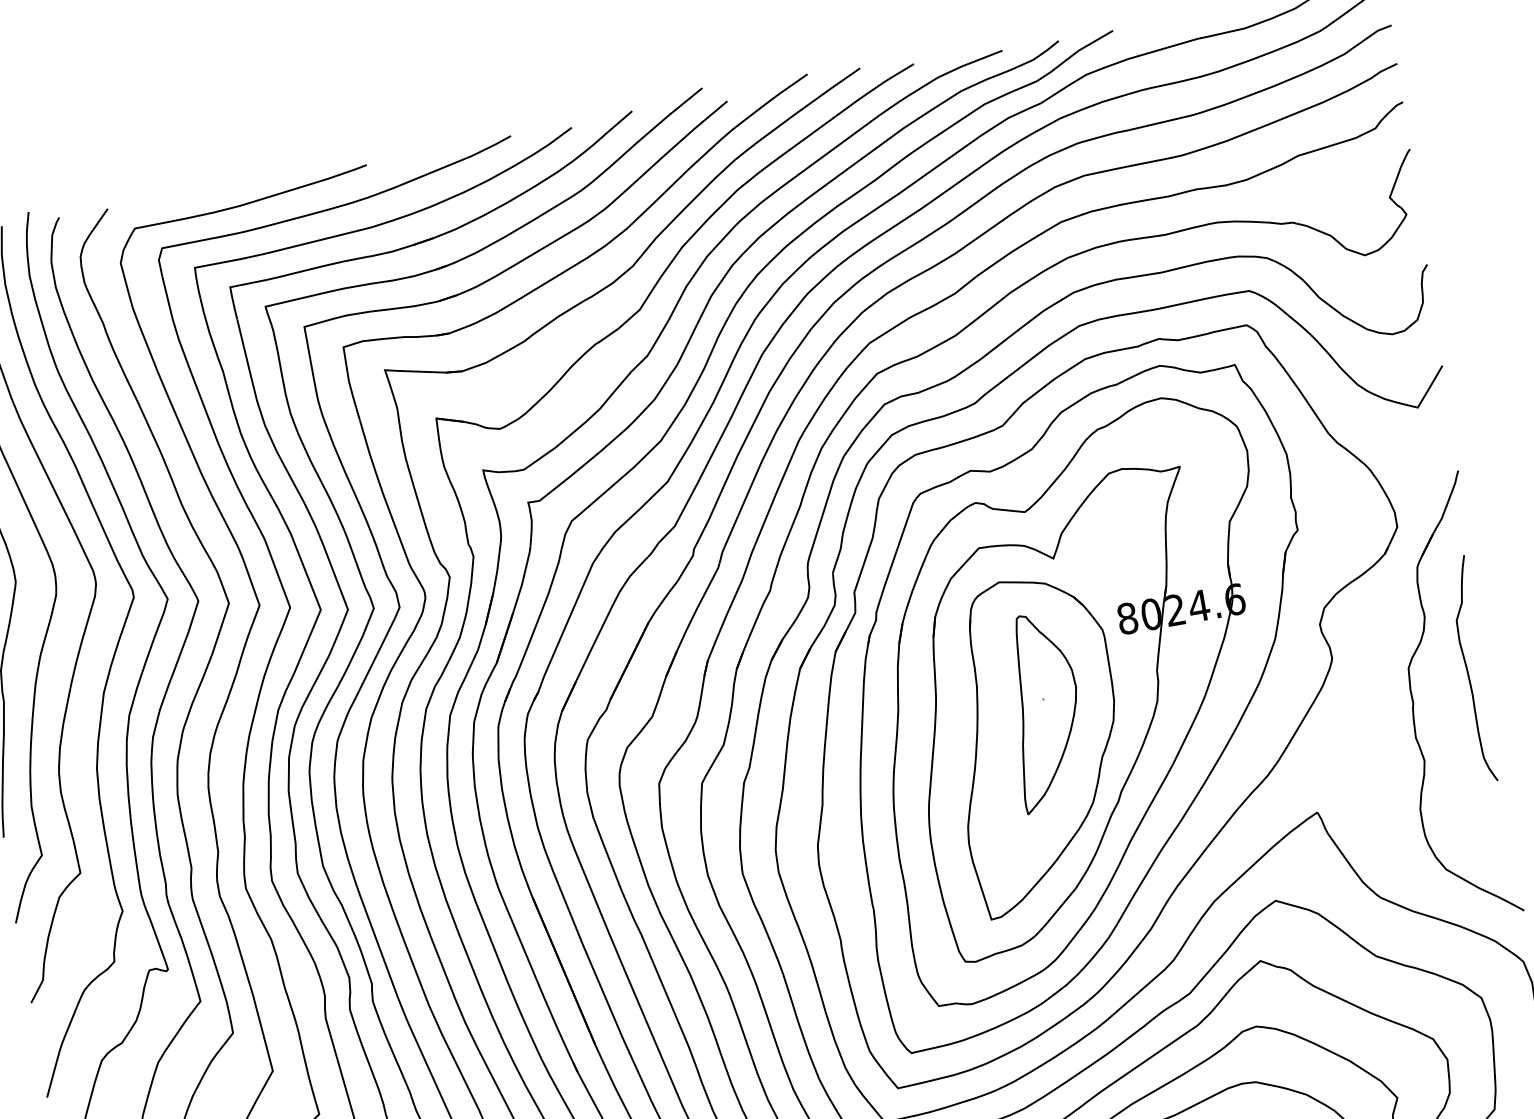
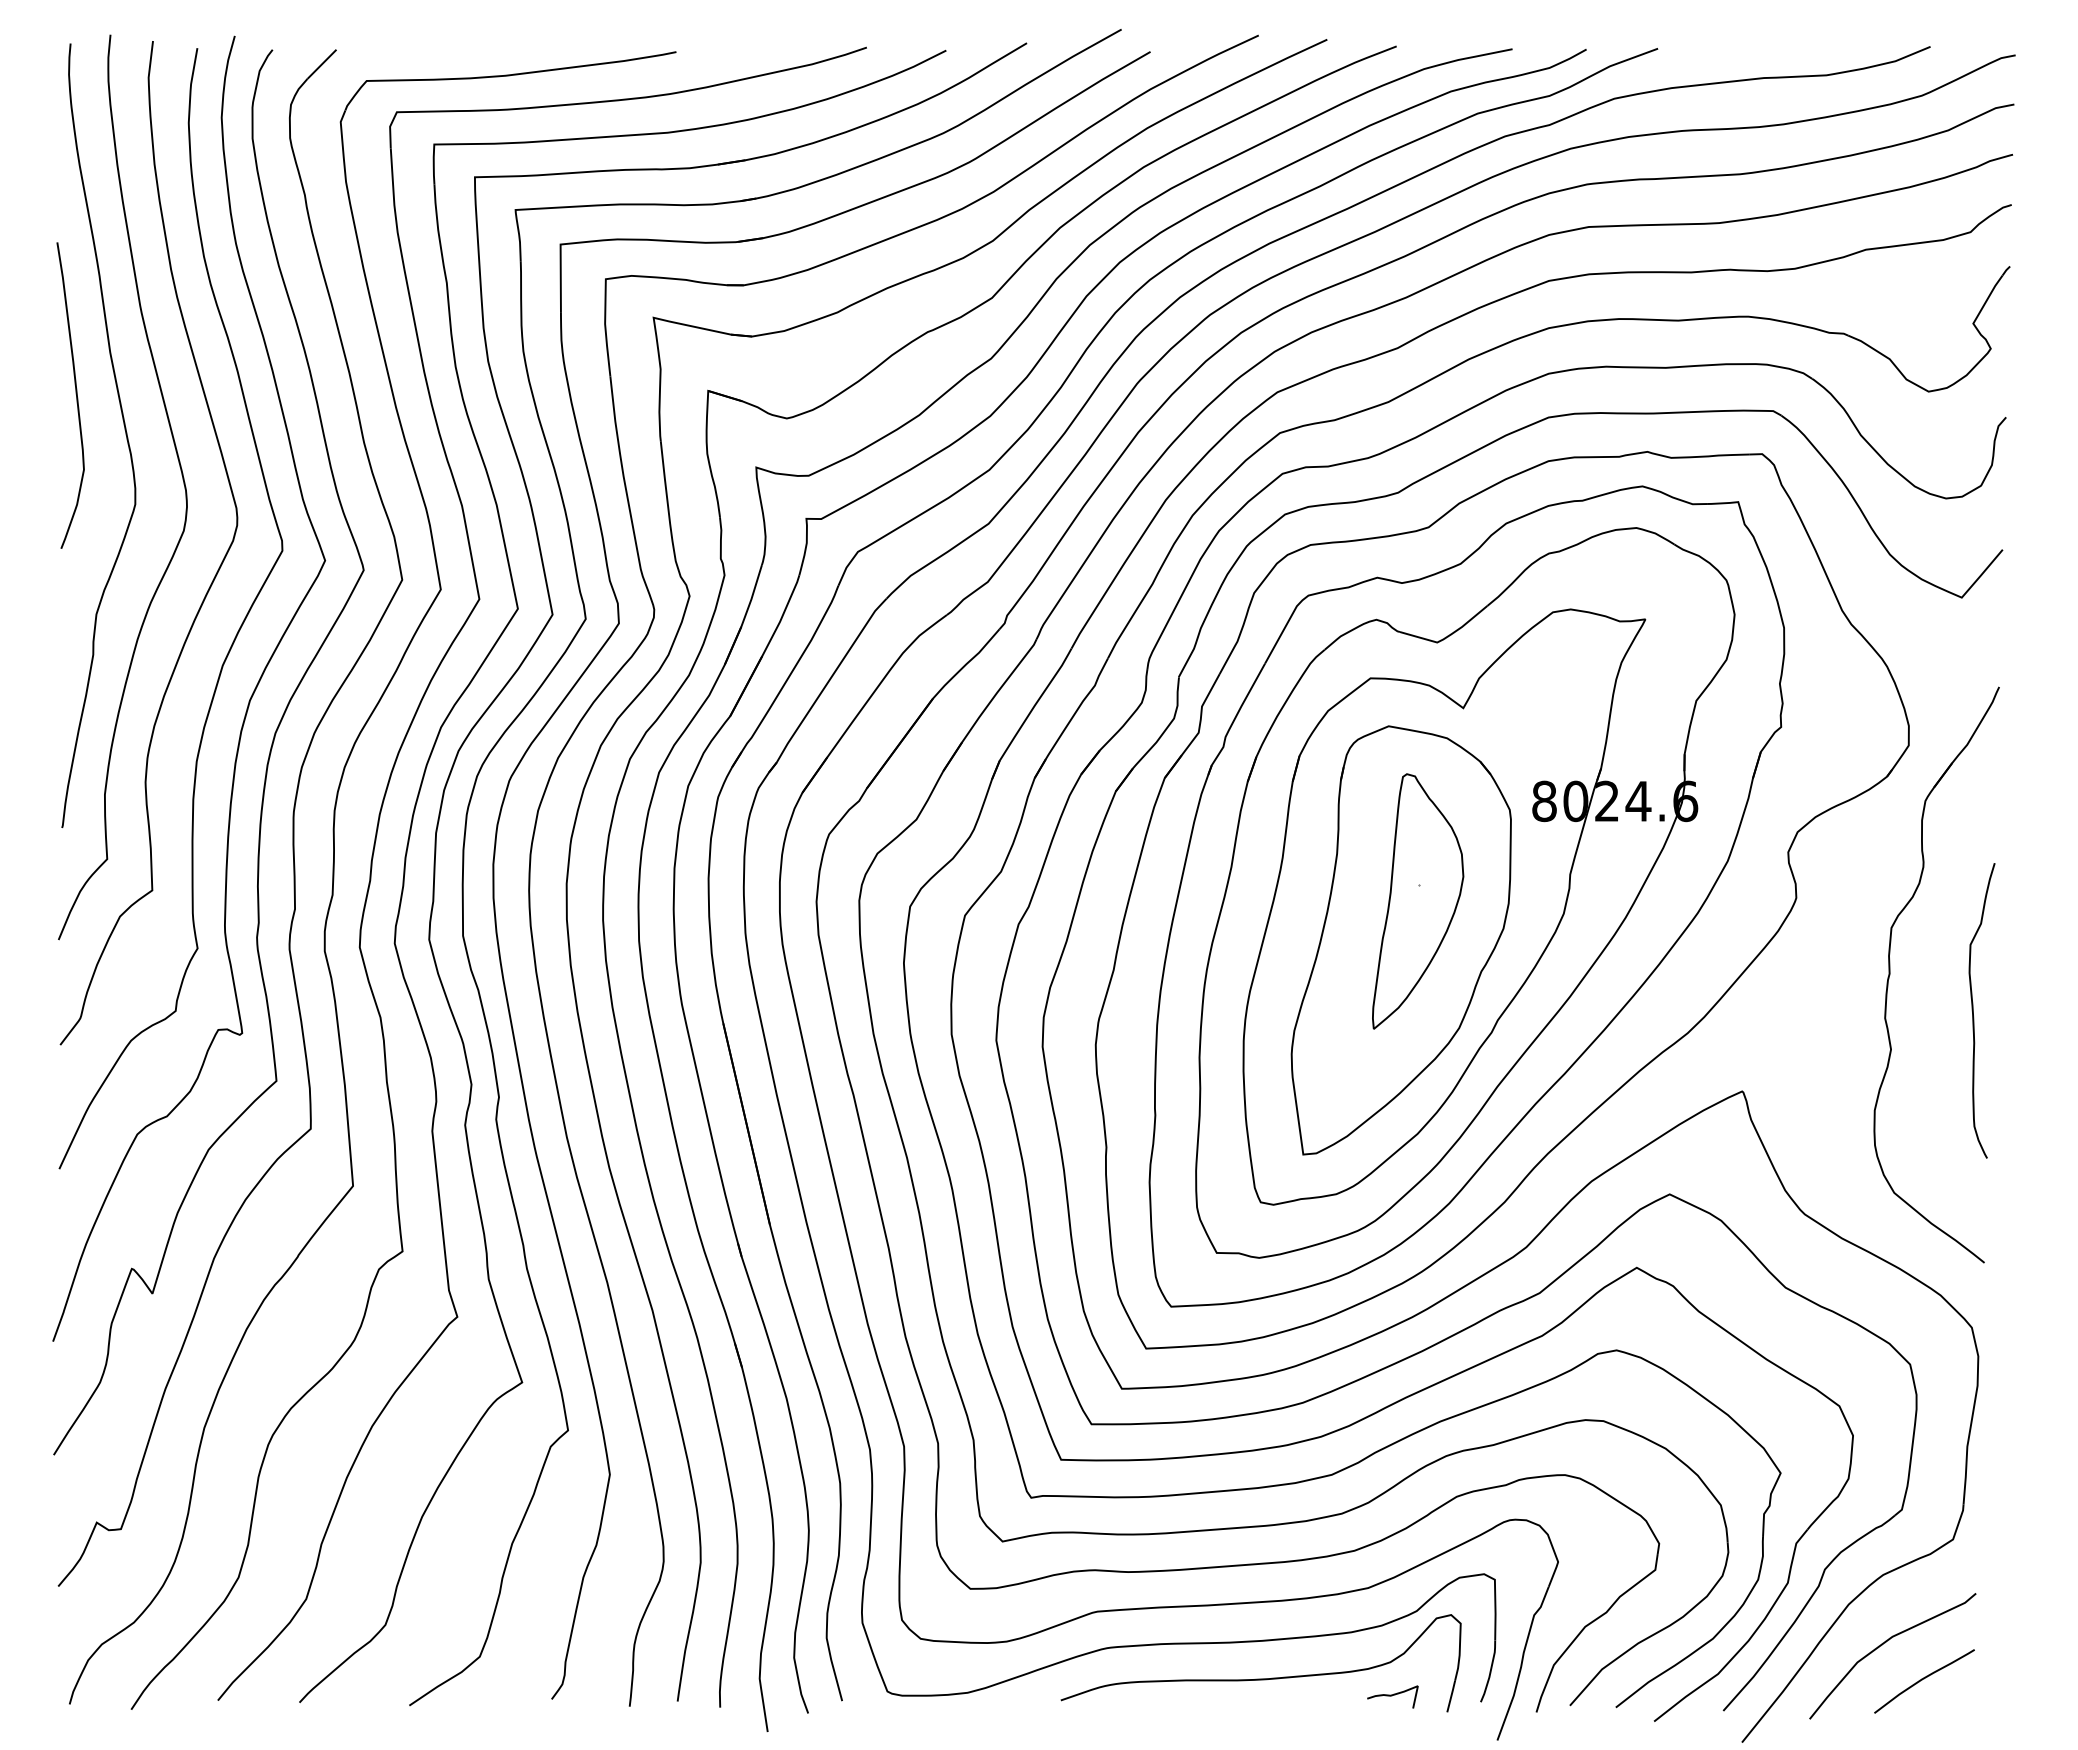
curve: (1467, 670) -> (1973, 1010), moved

